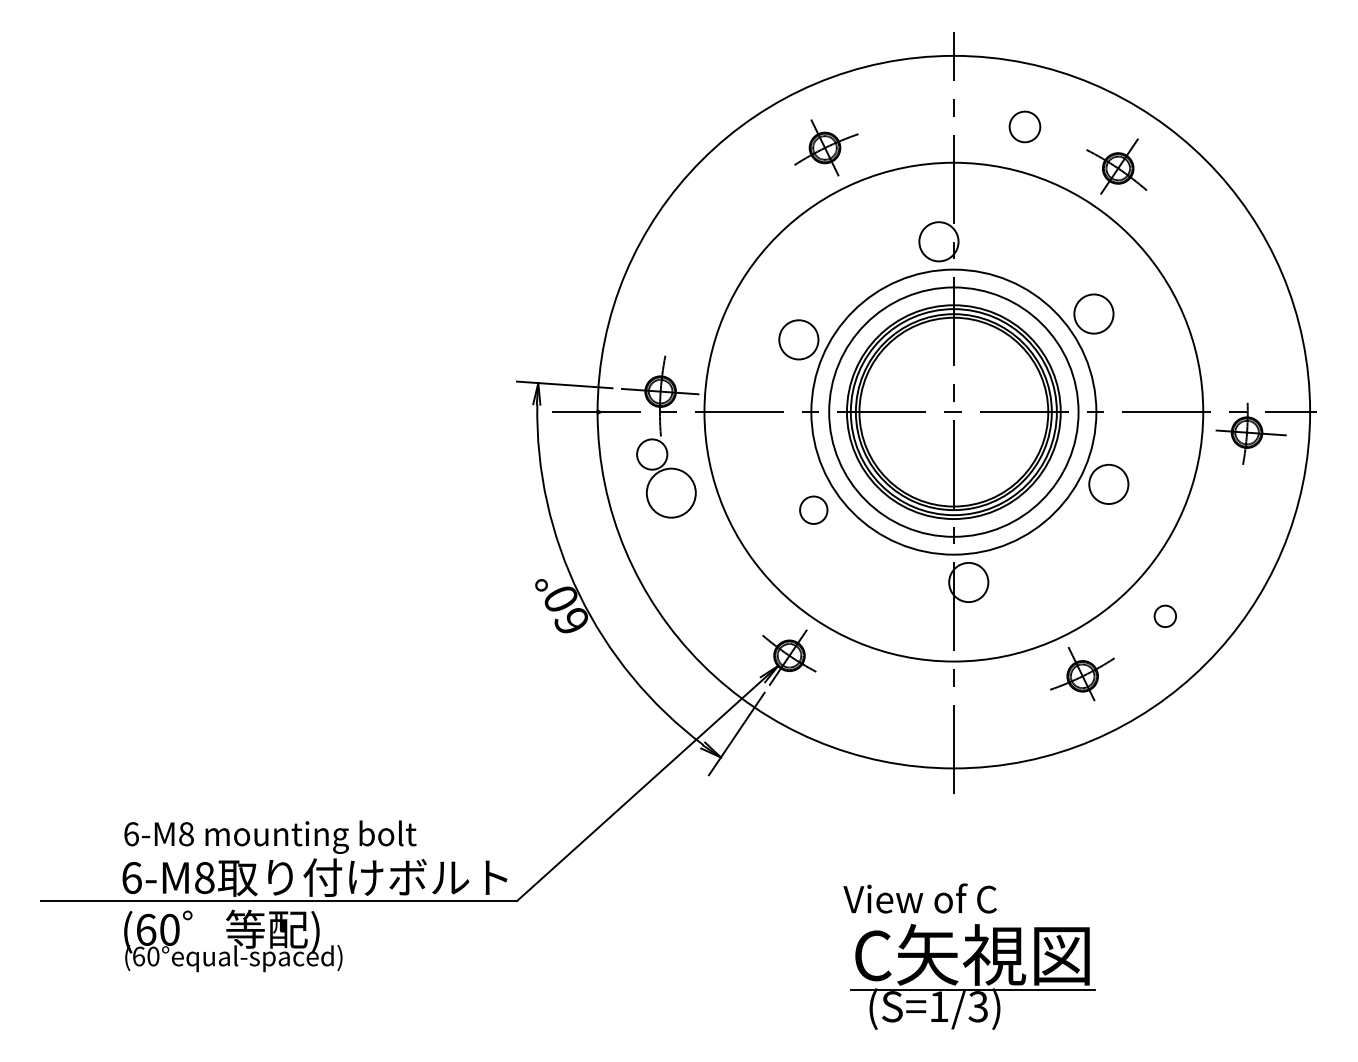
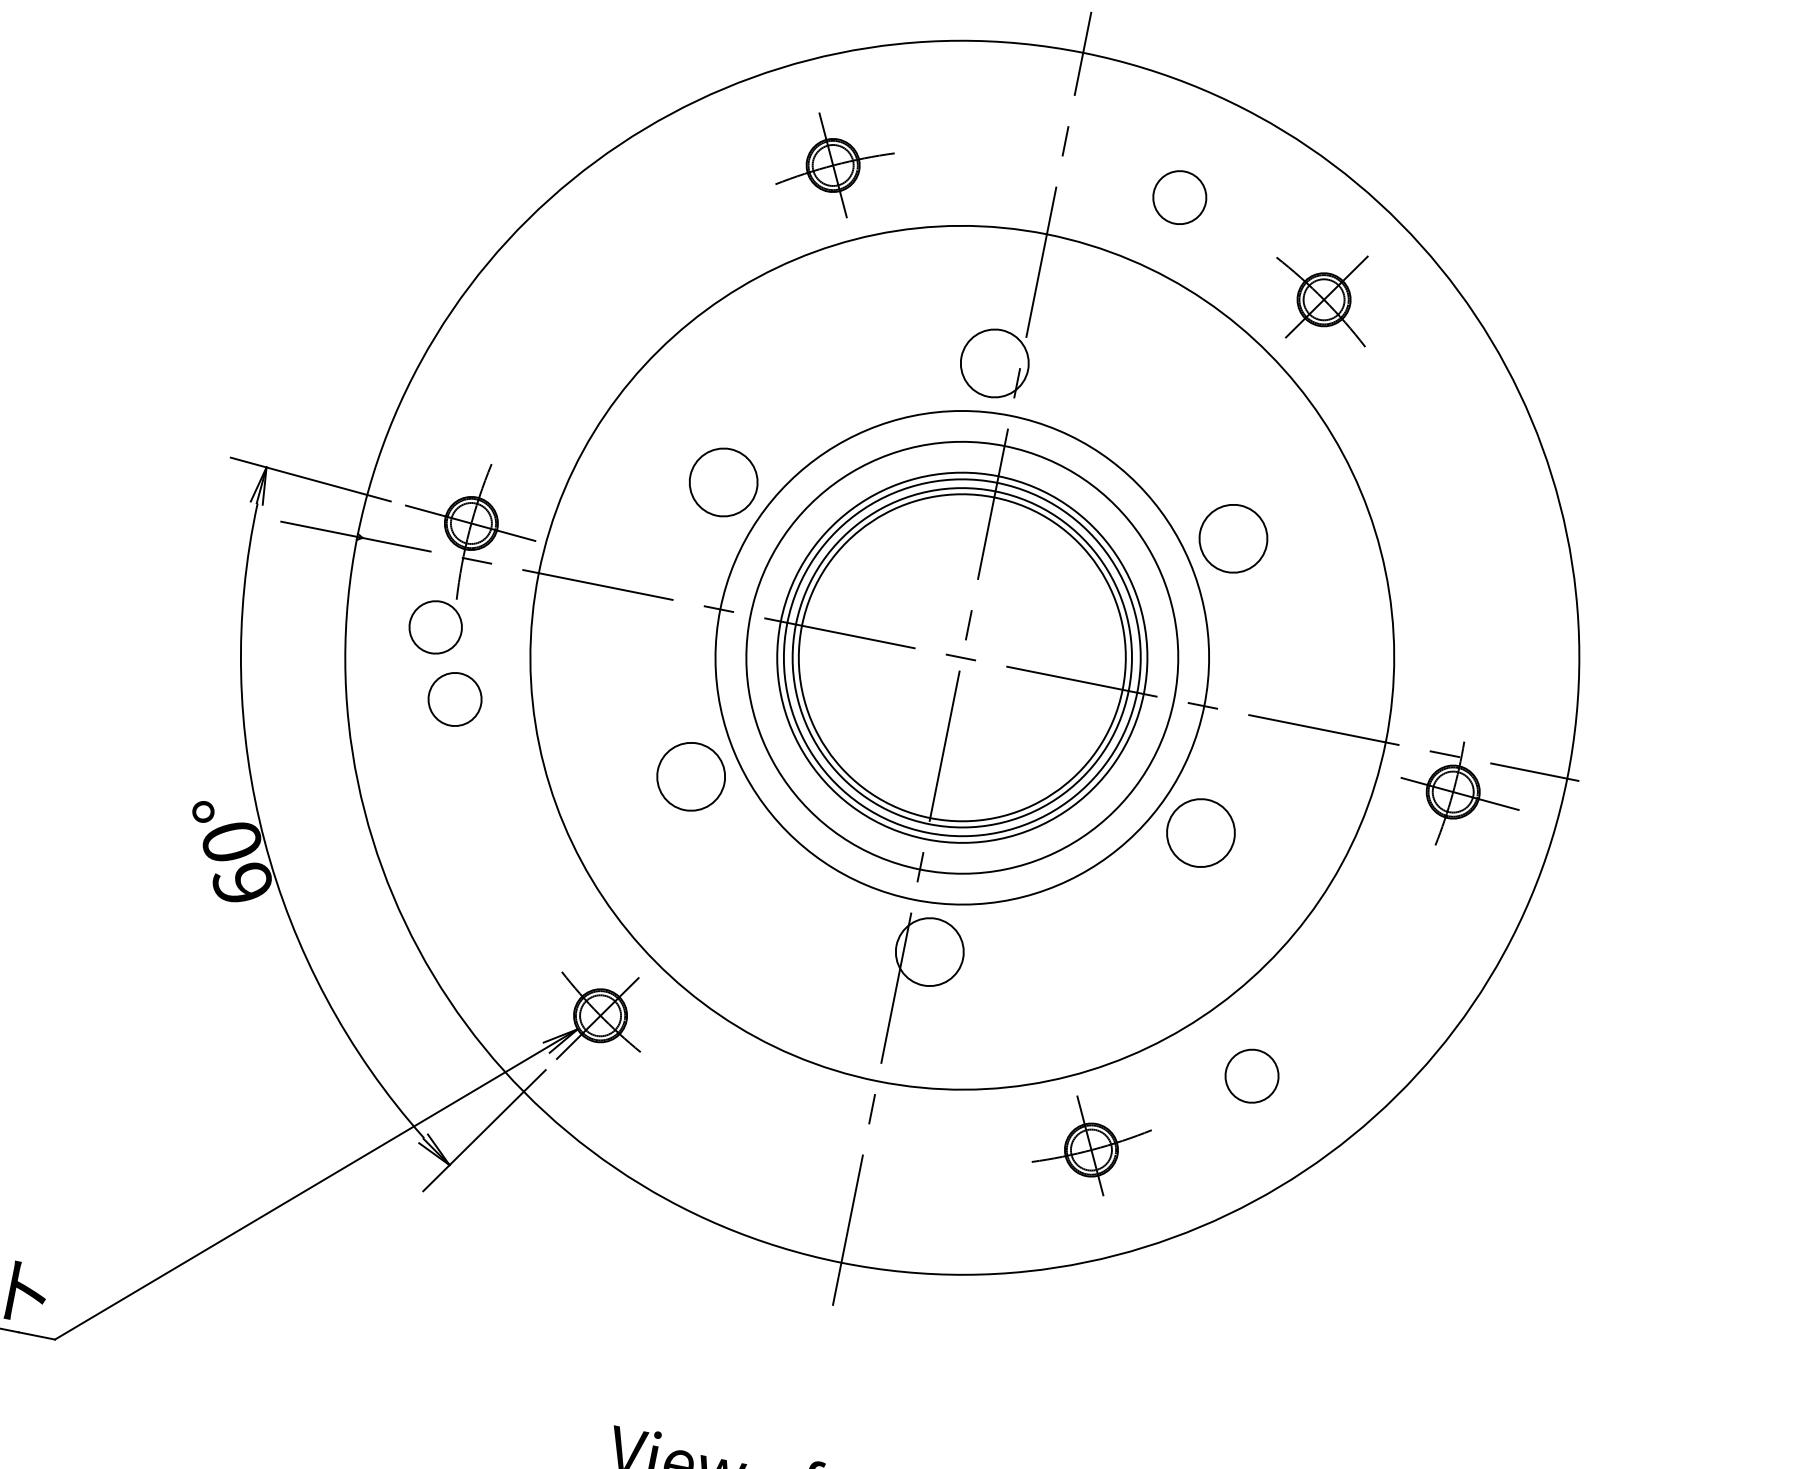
circle: (671, 492) -> (455, 698), size x0.62
circle: (813, 509) -> (690, 775), size x1.43
circle: (1165, 616) -> (1252, 1076), size x1.43

